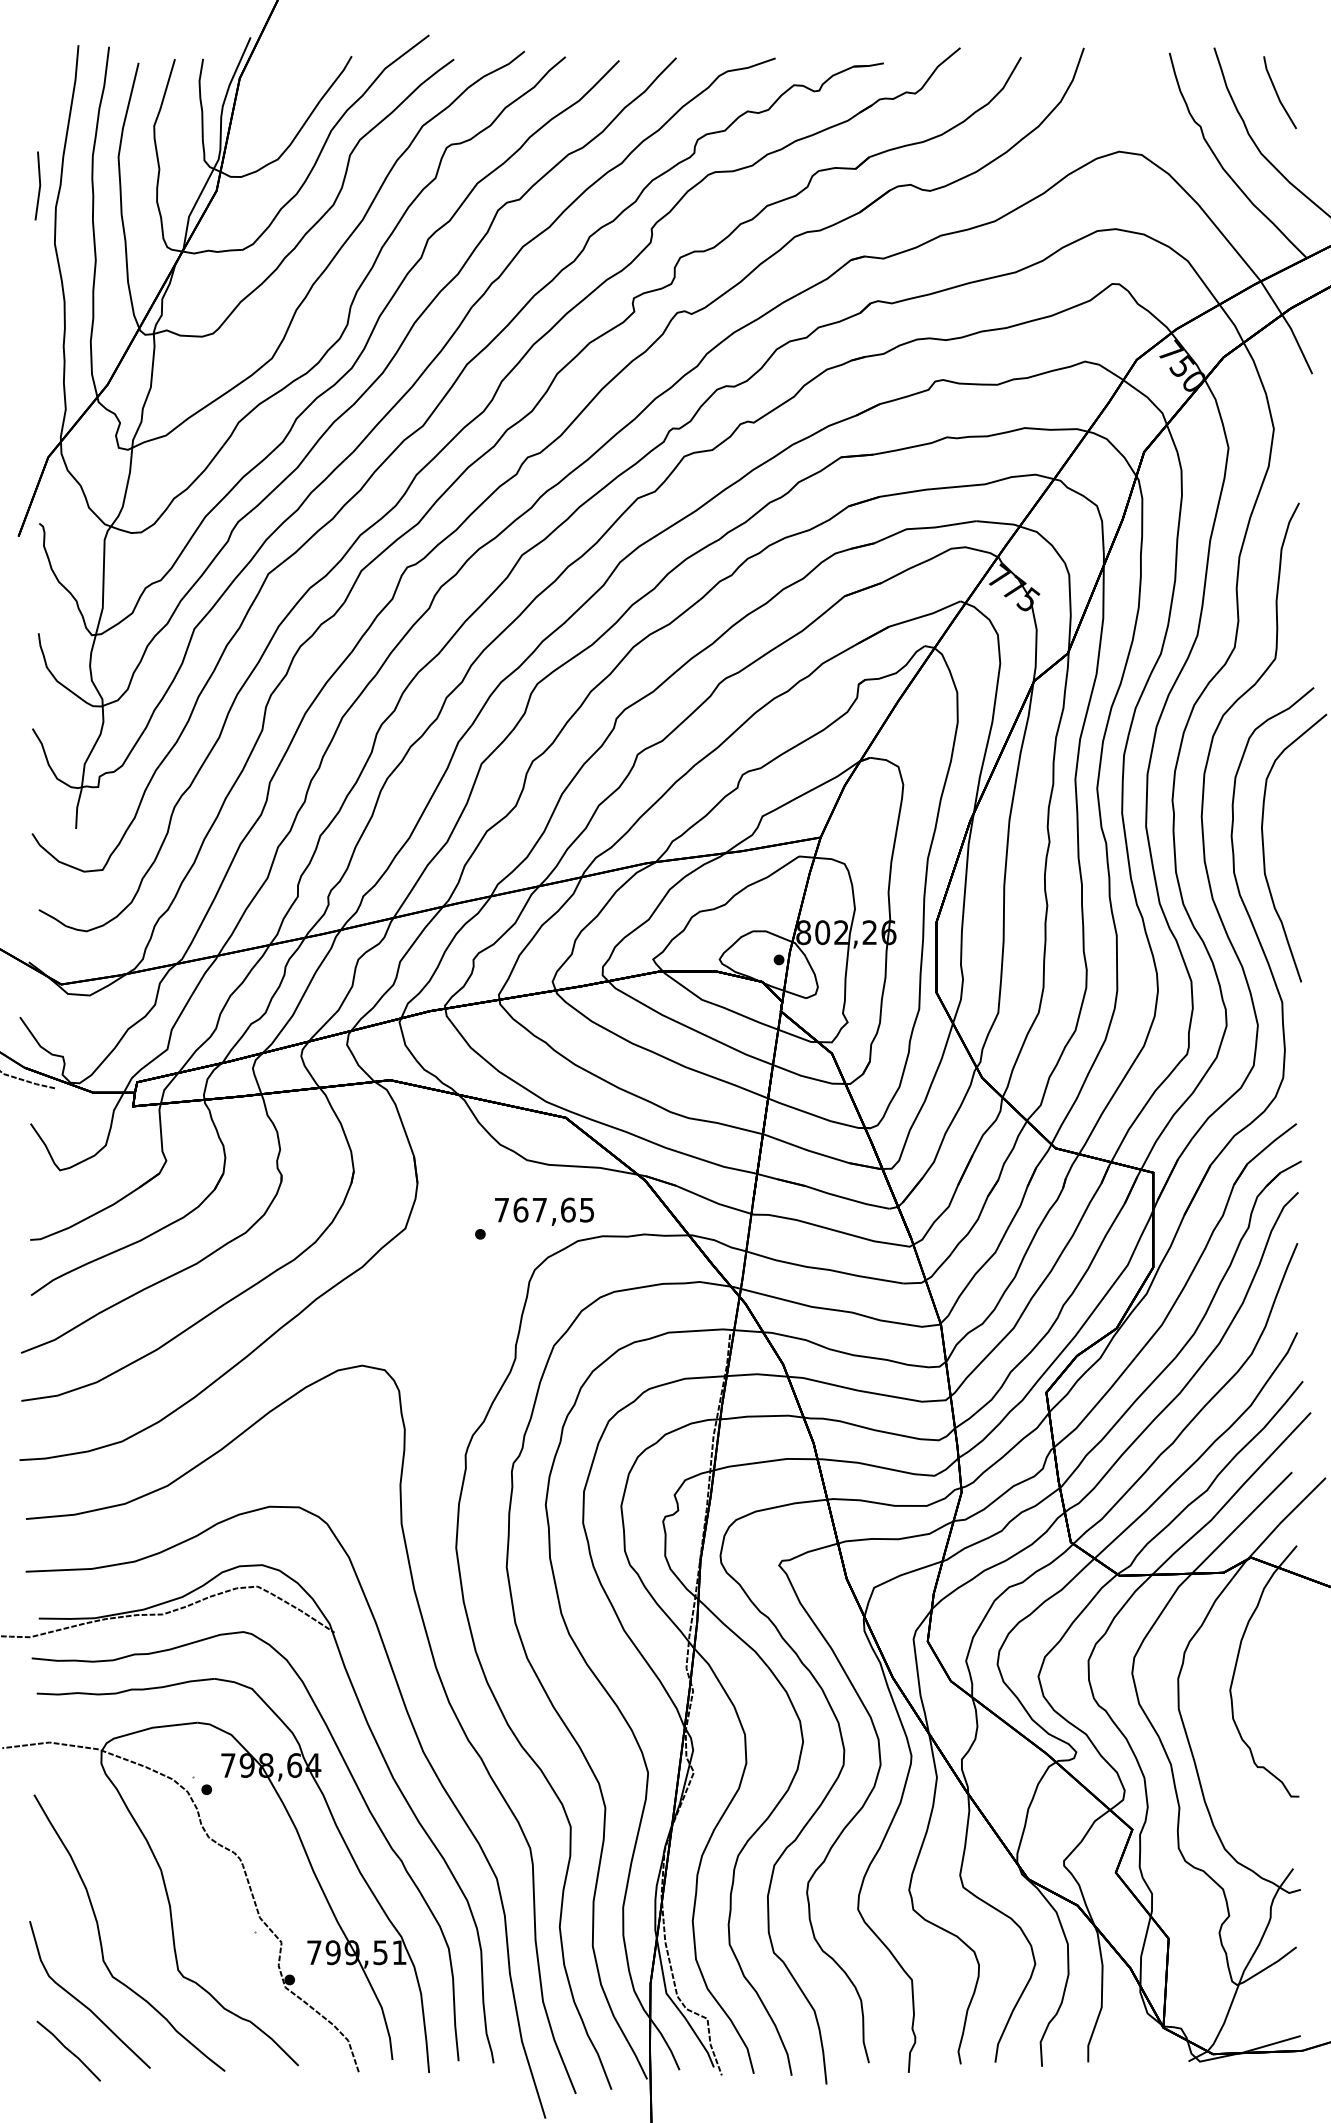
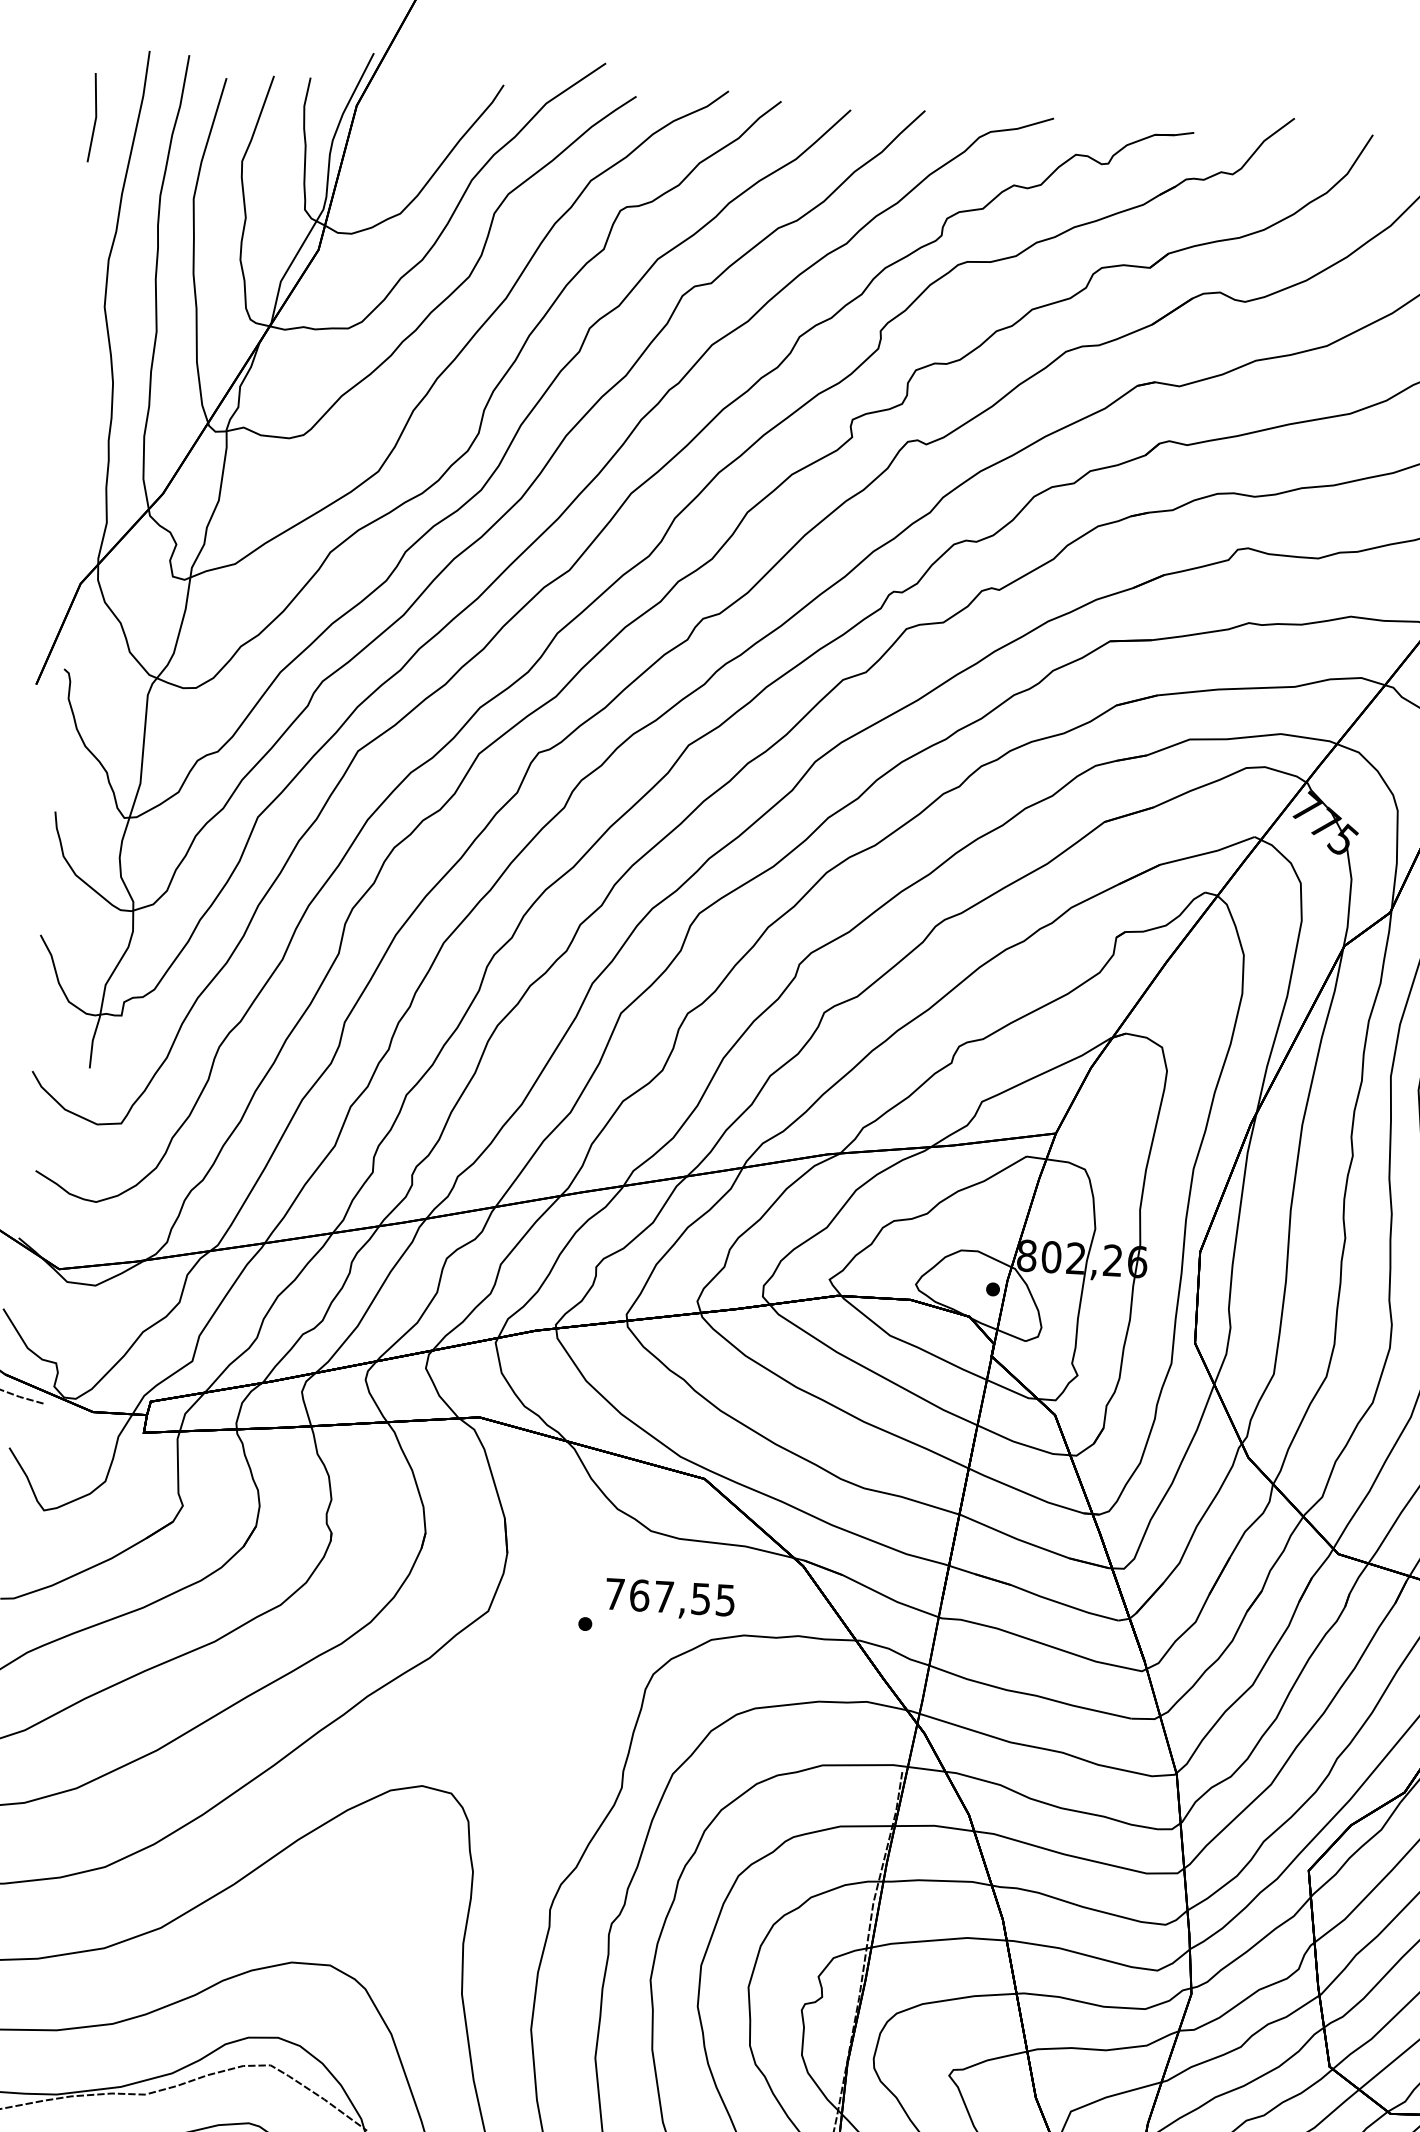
line: (39, 185) -> (95, 117), moved
text: (568, 1209) -> (701, 1598), 767,65 -> 767,55

